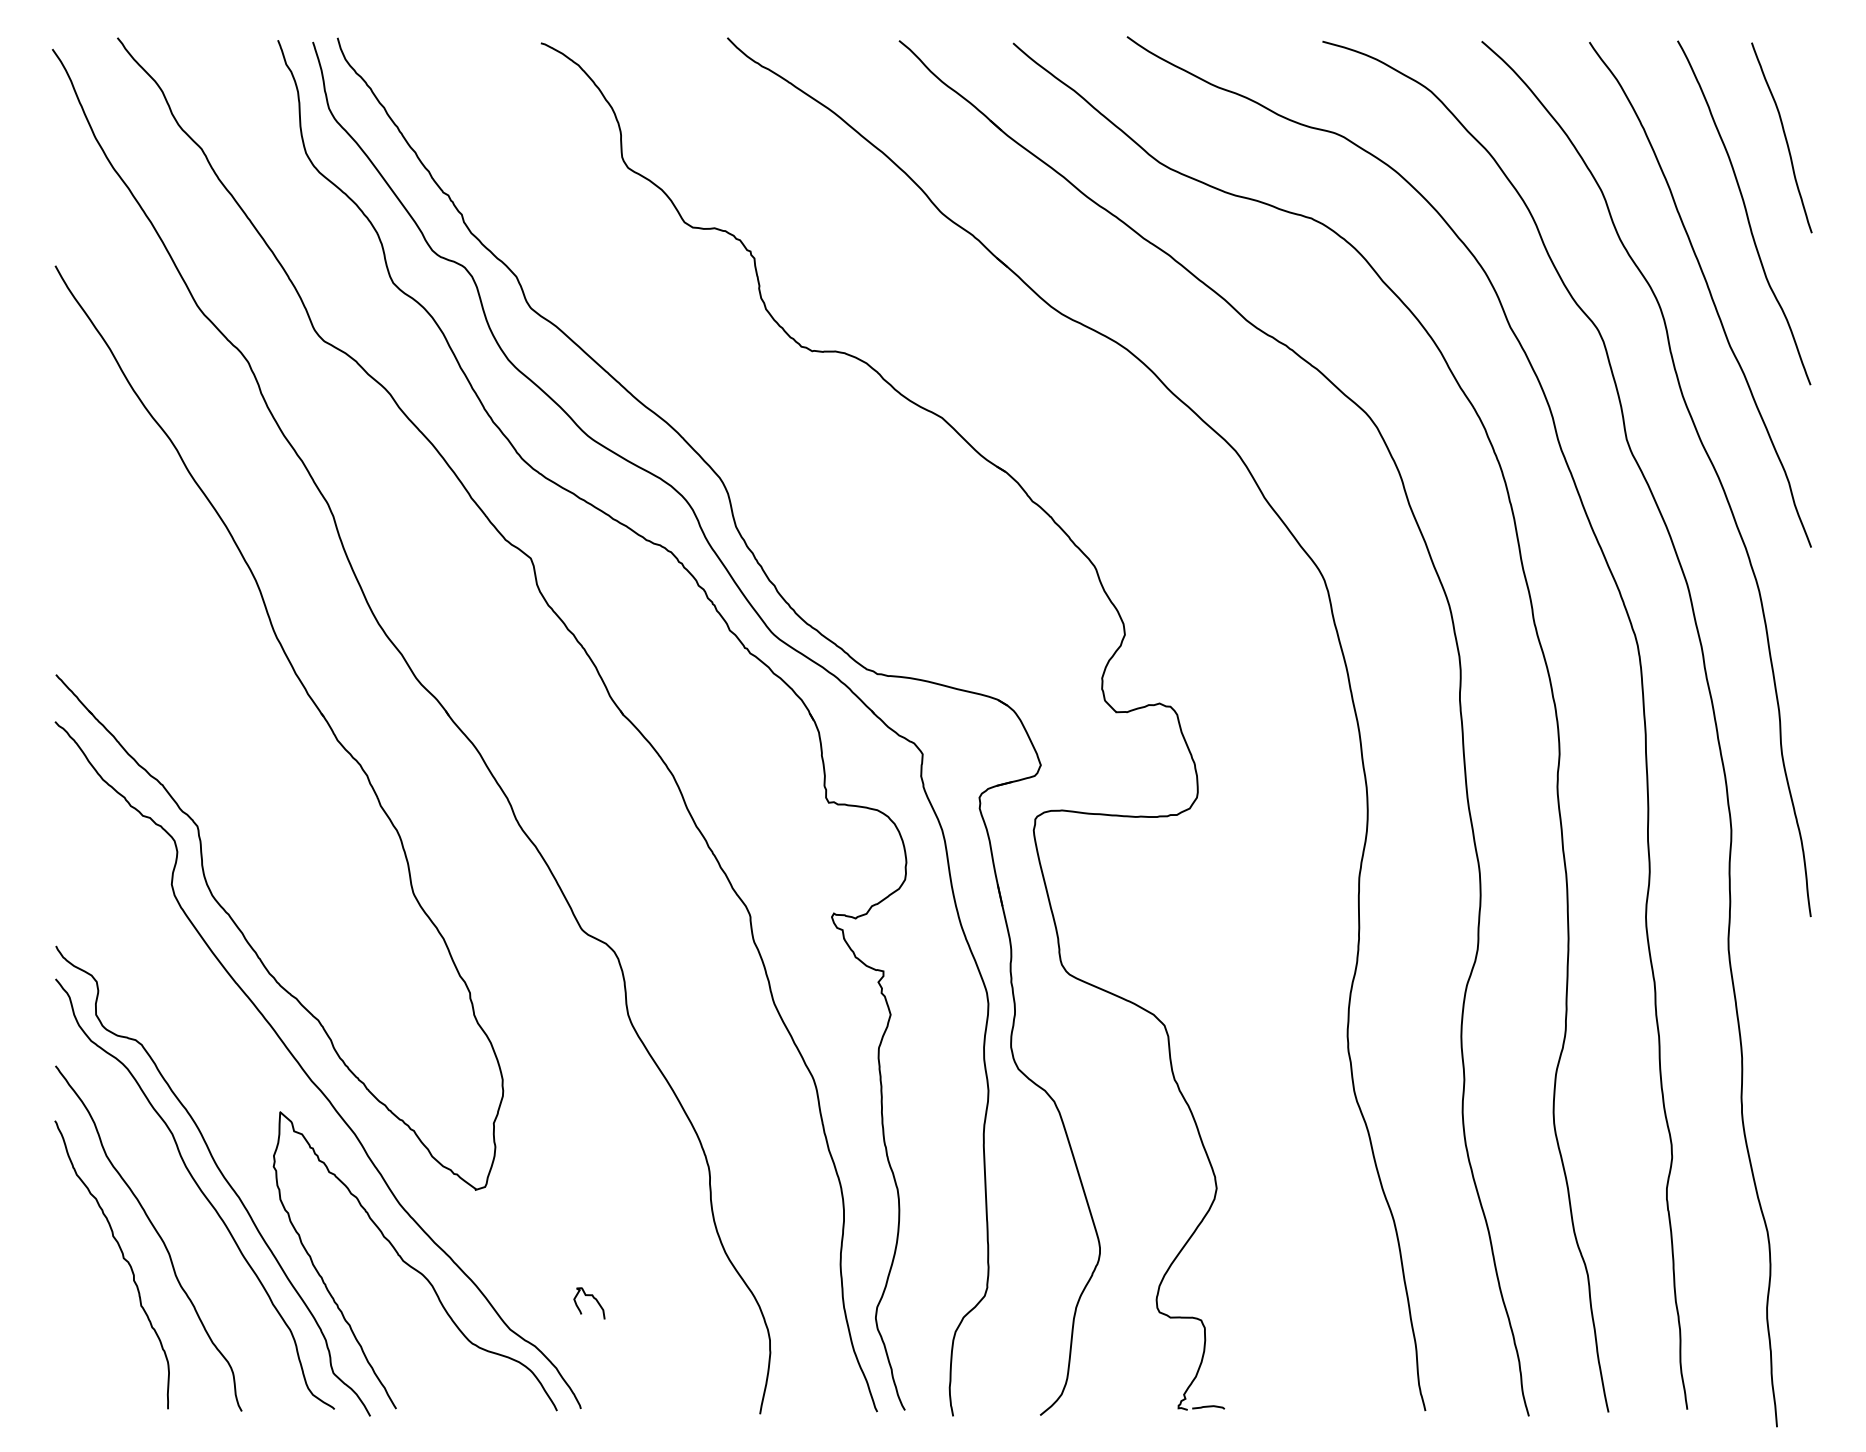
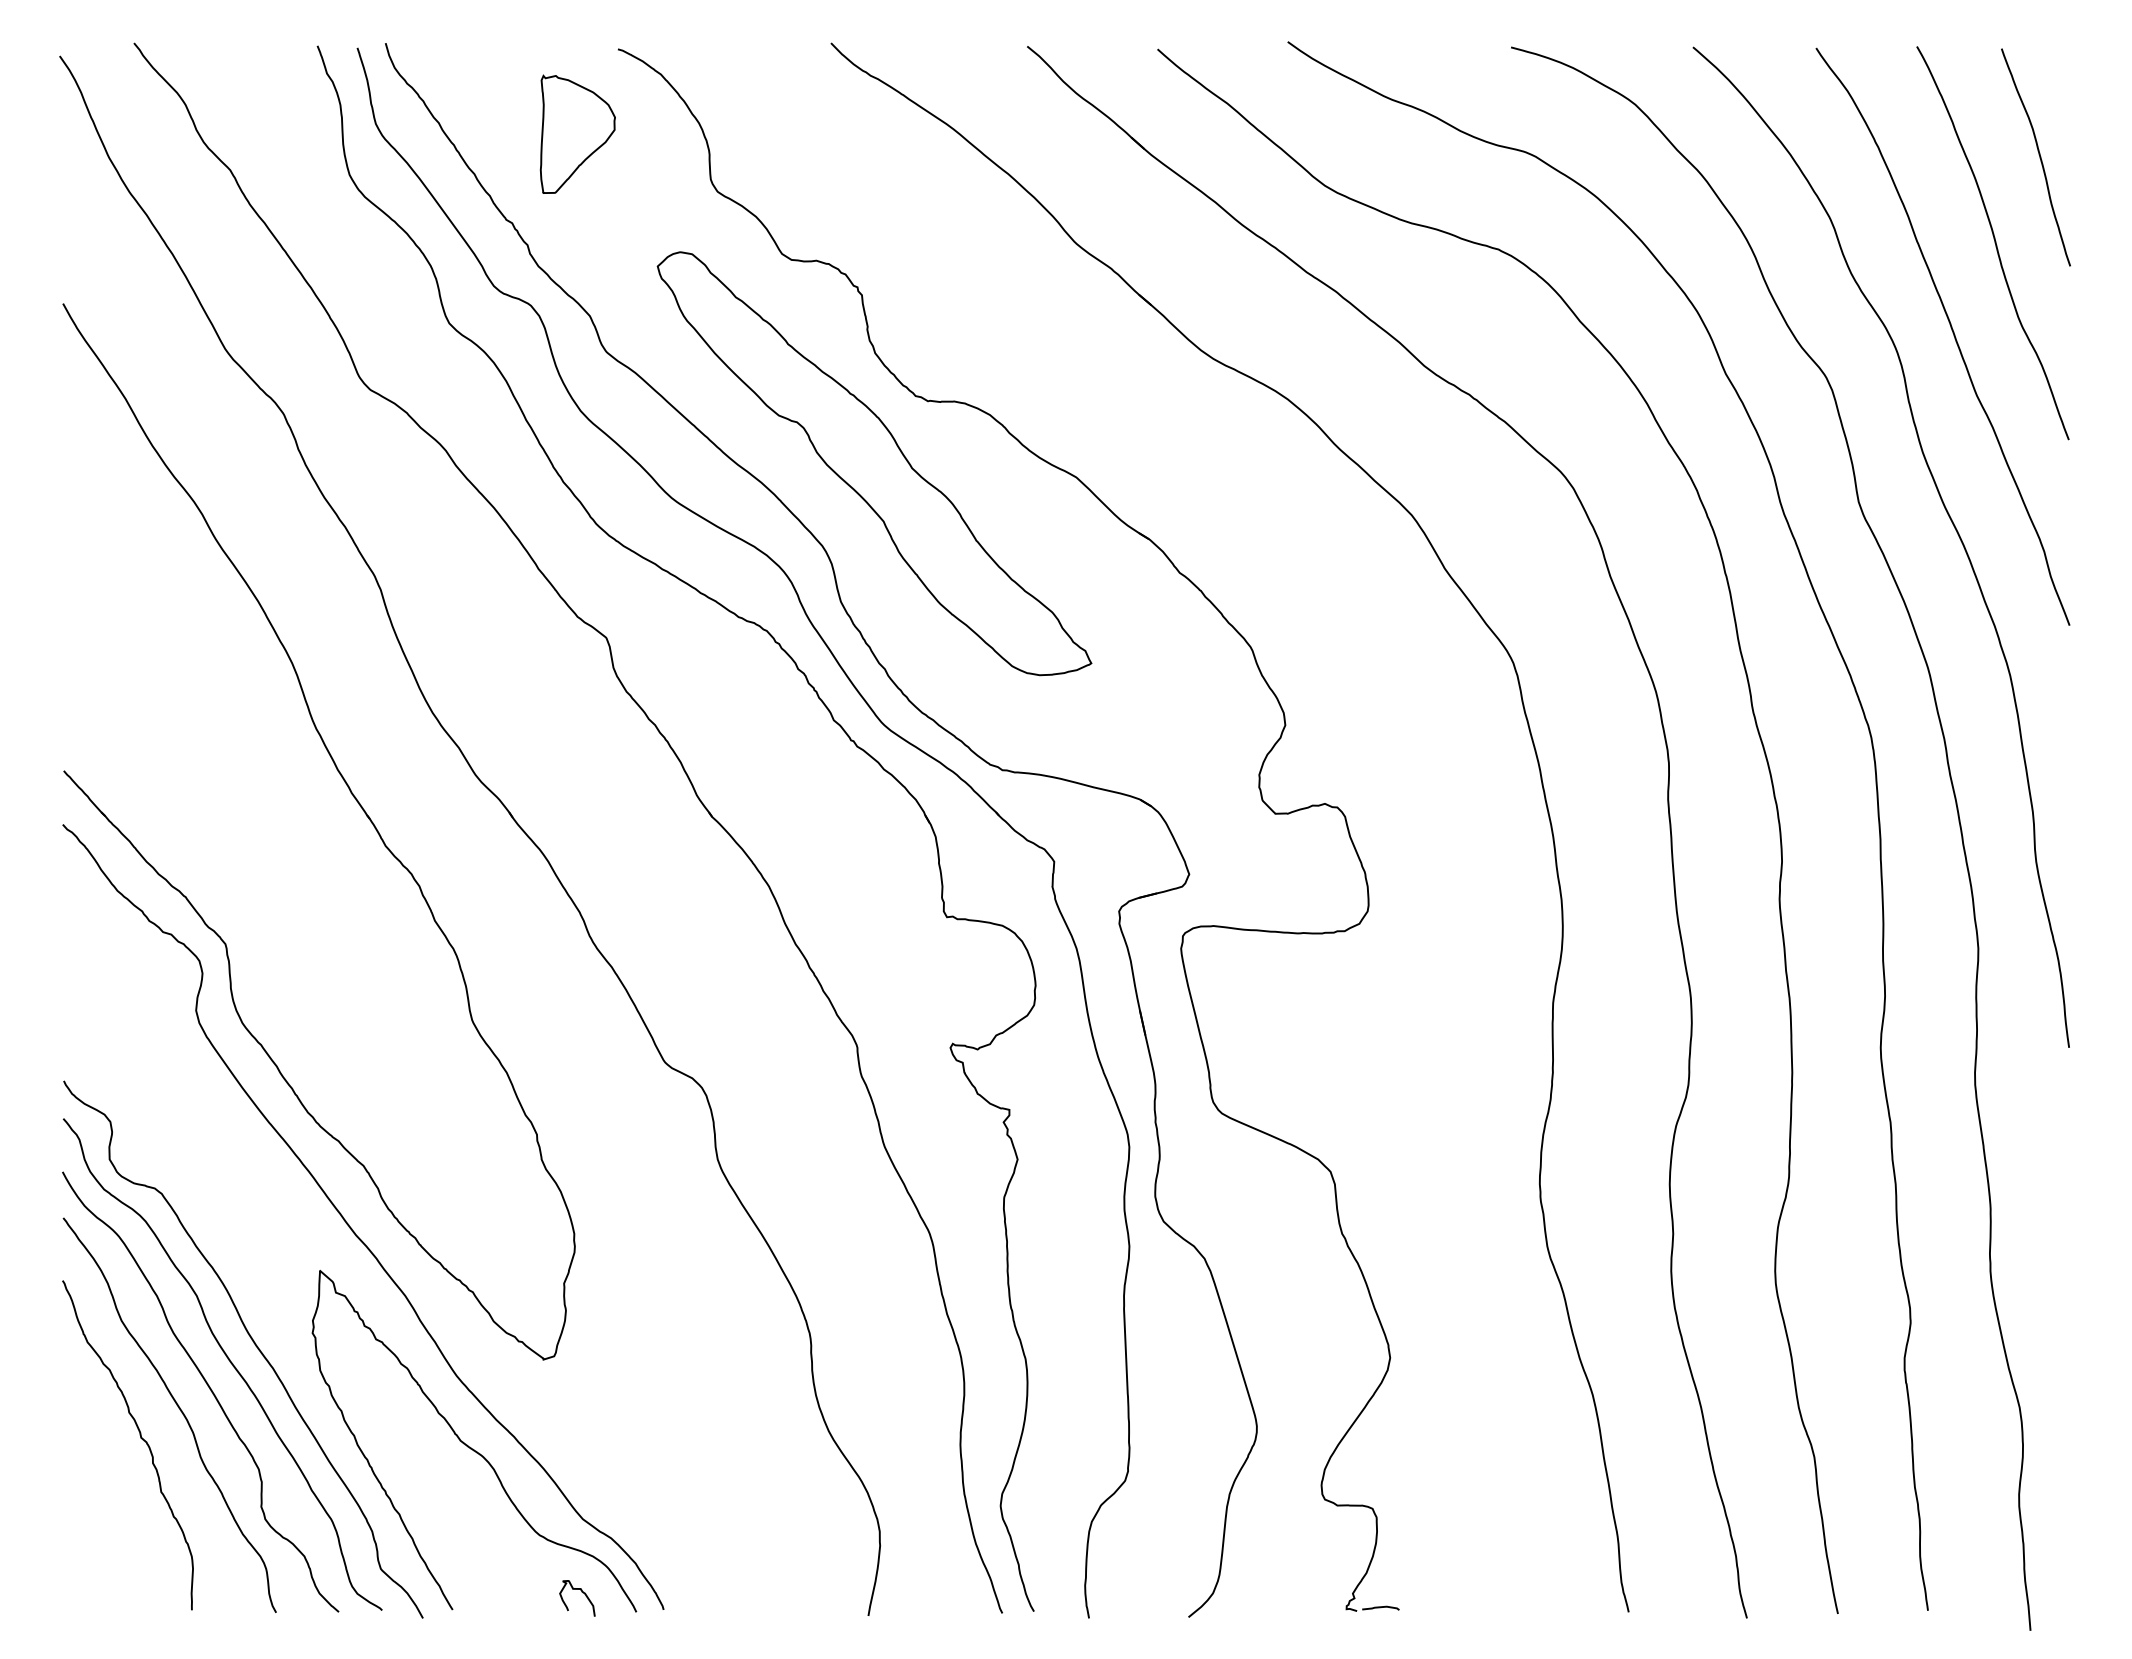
part: (505, 116) -> (577, 133), added
part: (765, 405) -> (874, 463), added
curve: (181, 1213) -> (207, 1386), added
curve: (593, 1298) -> (581, 1592), moved

